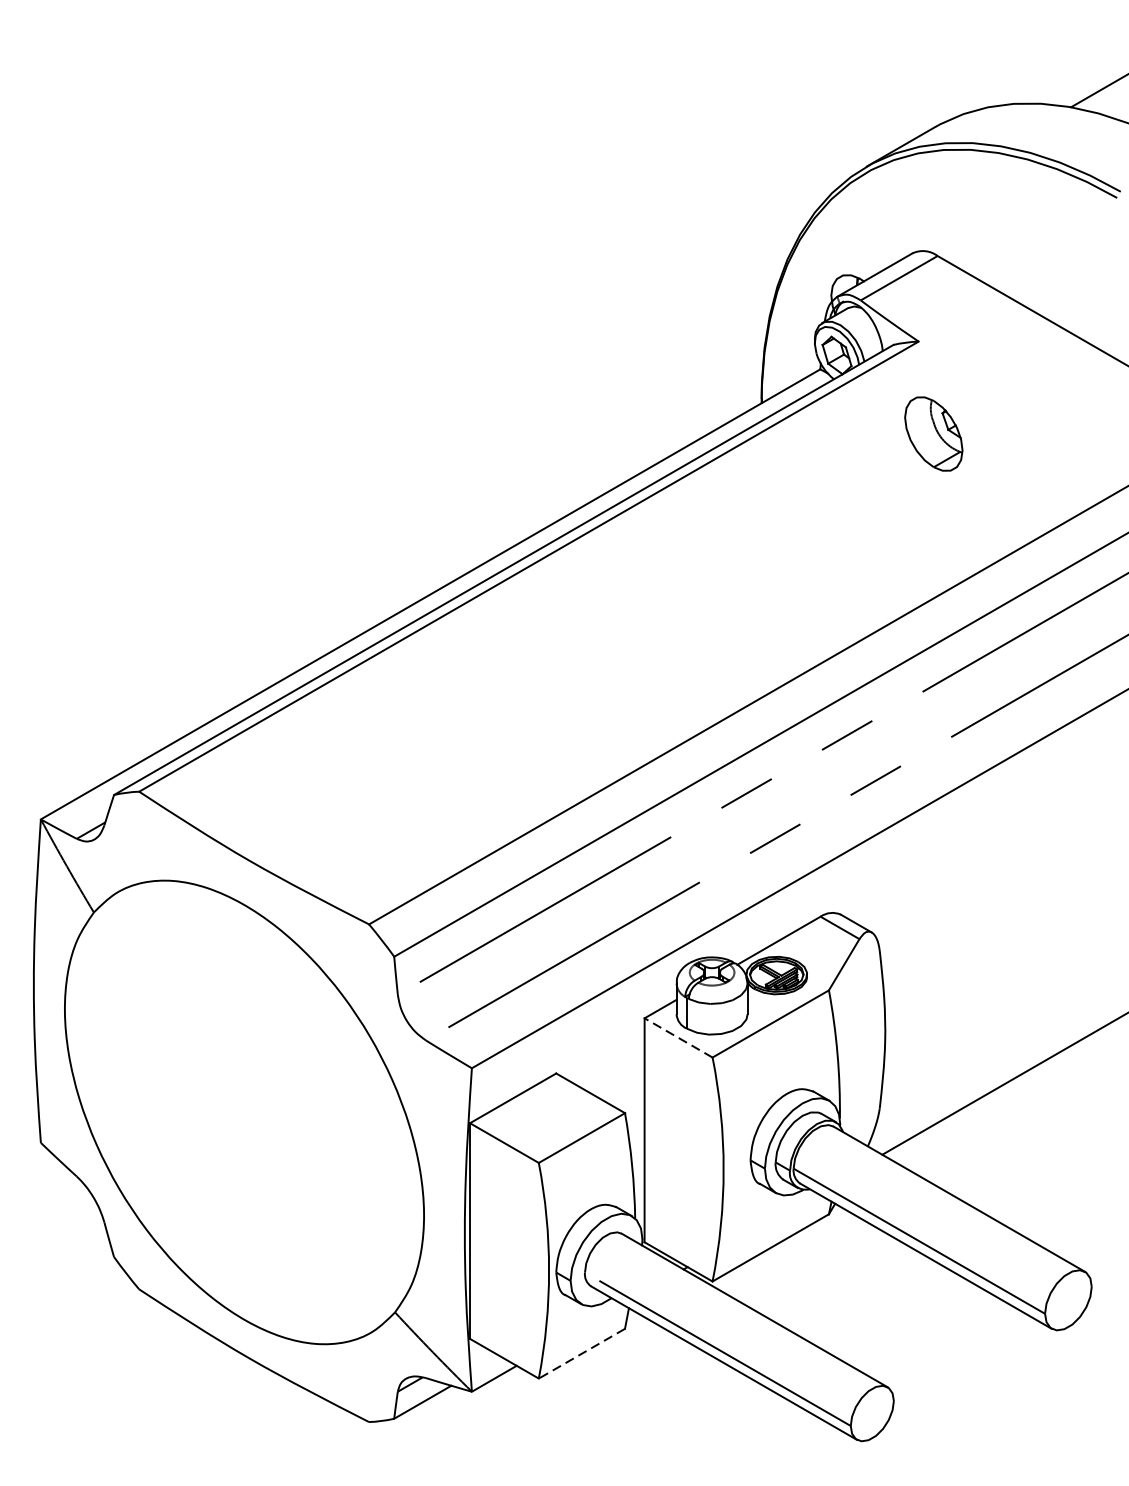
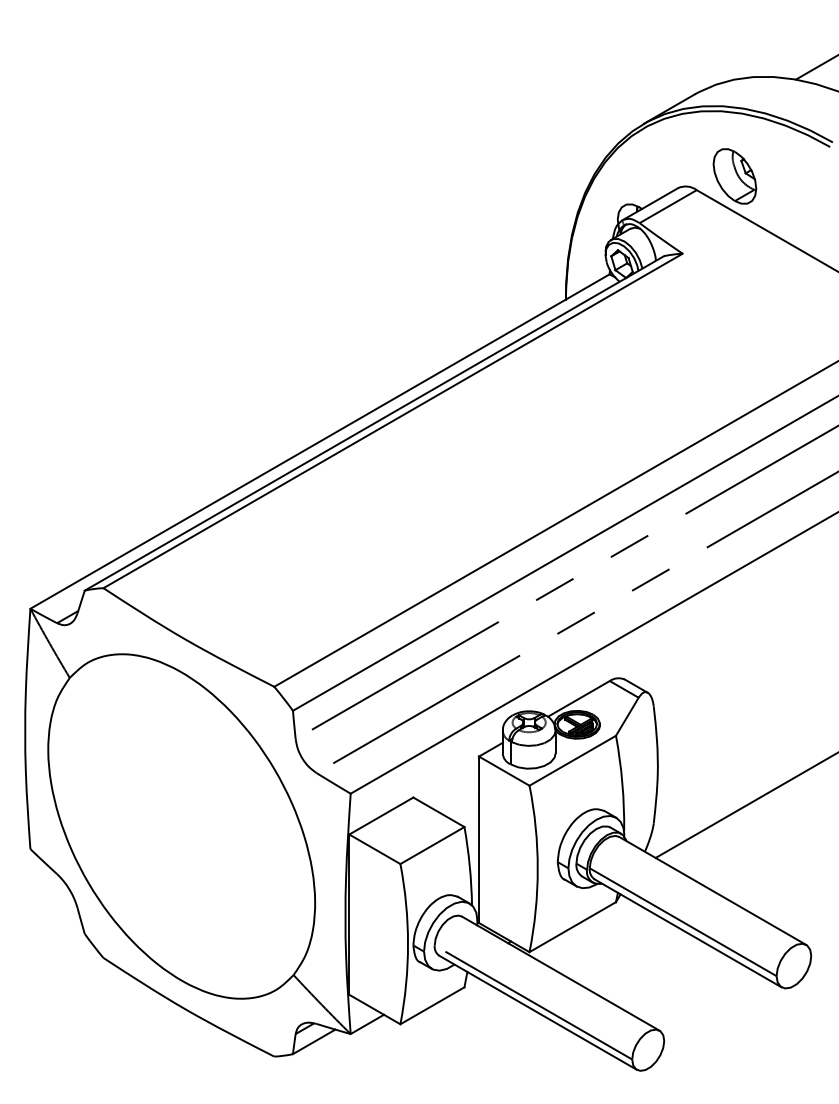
part: (933, 434) -> (734, 176), moved
line: (677, 1037) -> (503, 770), dashed -> solid
line: (581, 1353) -> (432, 1005), dashed -> solid

